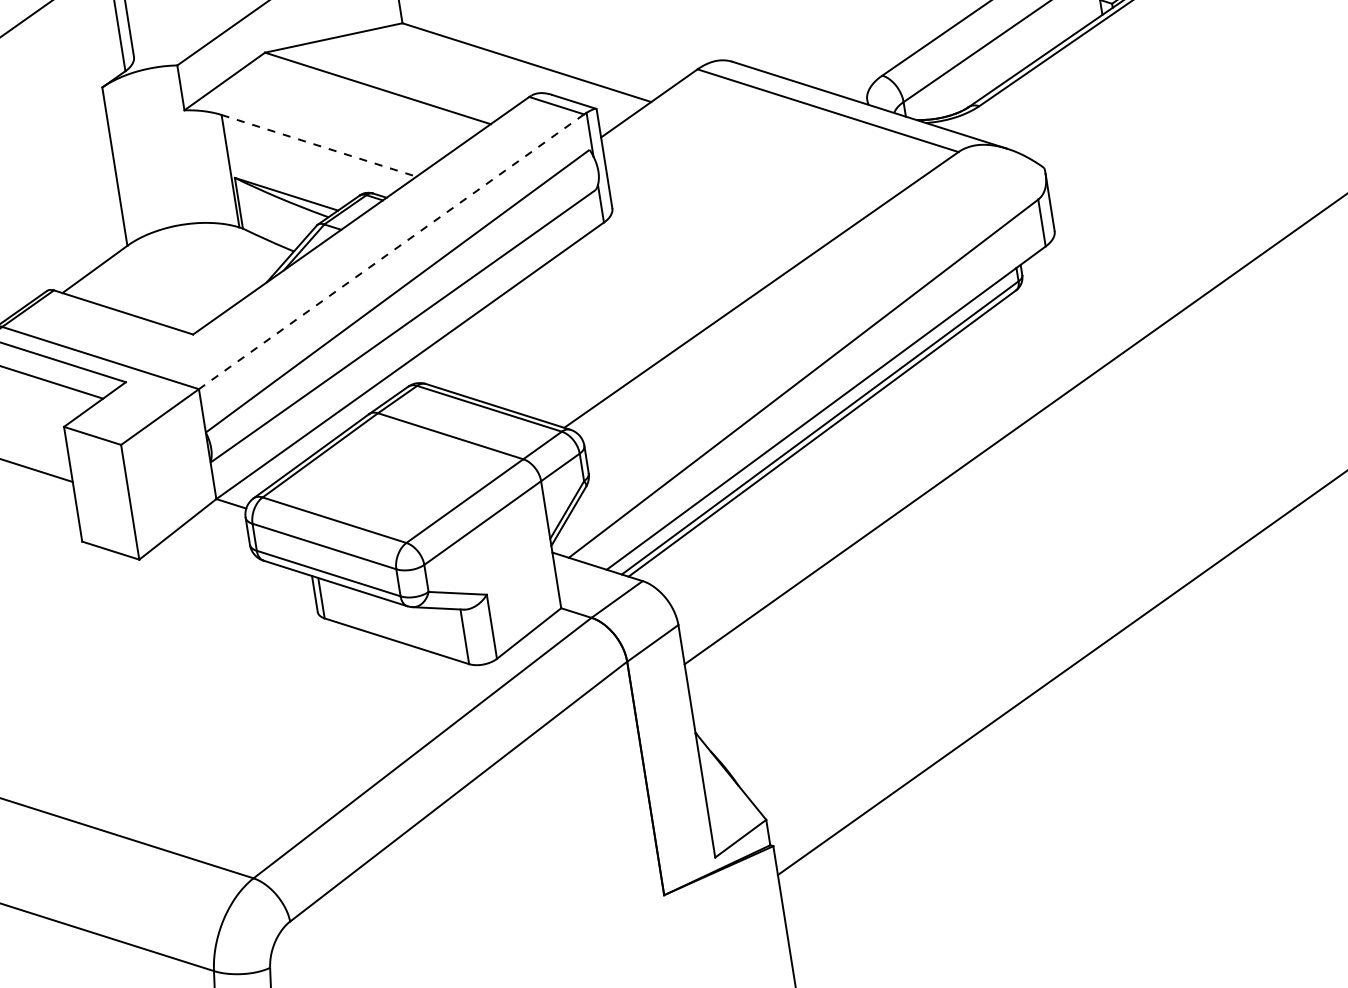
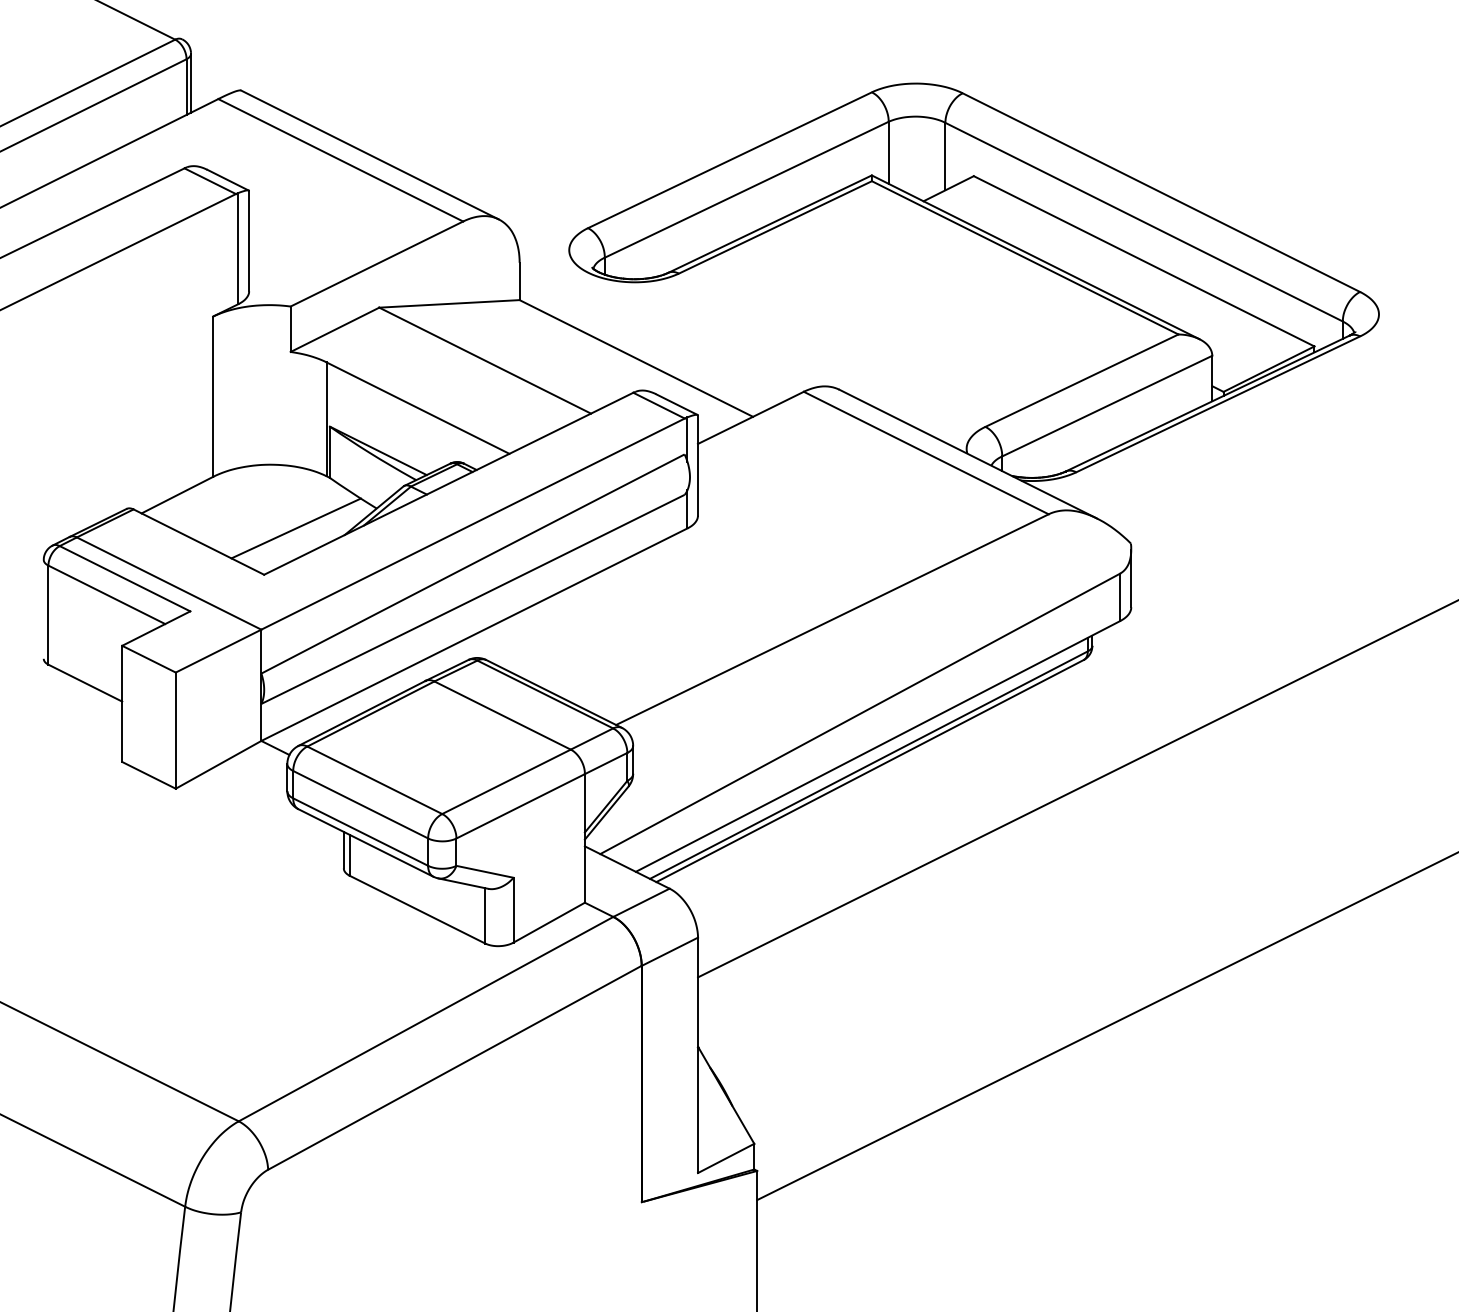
line: (319, 146) -> (418, 408), dashed -> solid
line: (392, 252) -> (473, 524), dashed -> solid
line: (216, 283) -> (295, 528), added

